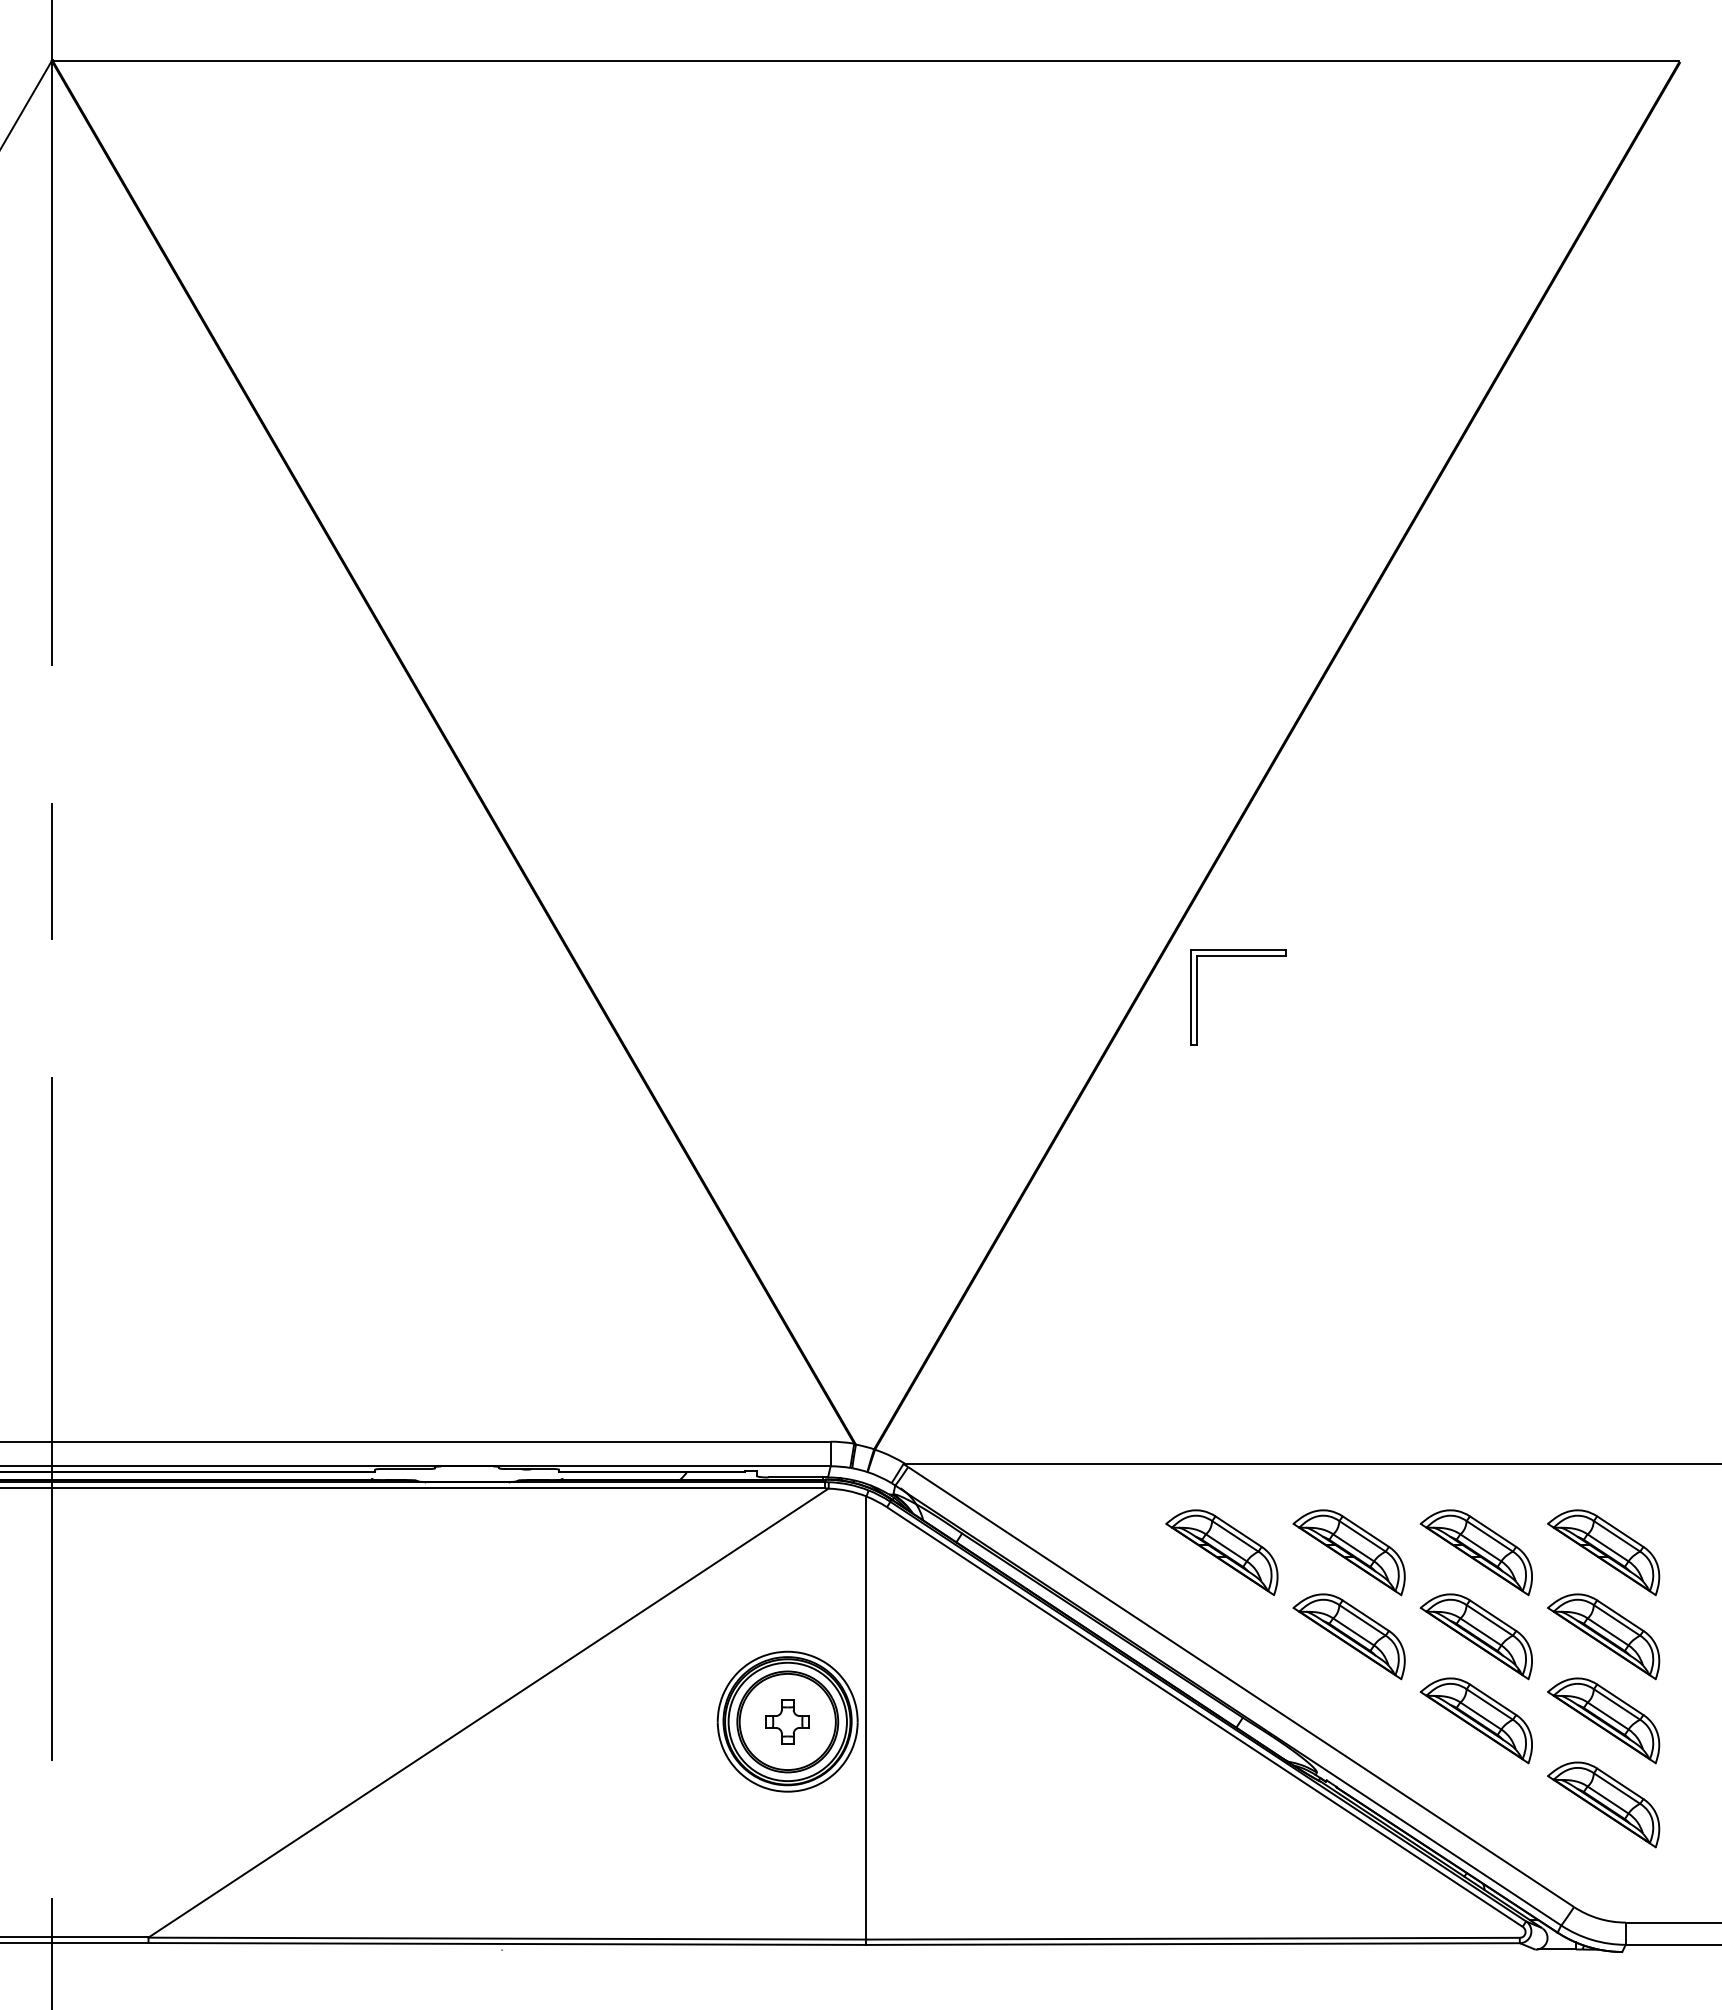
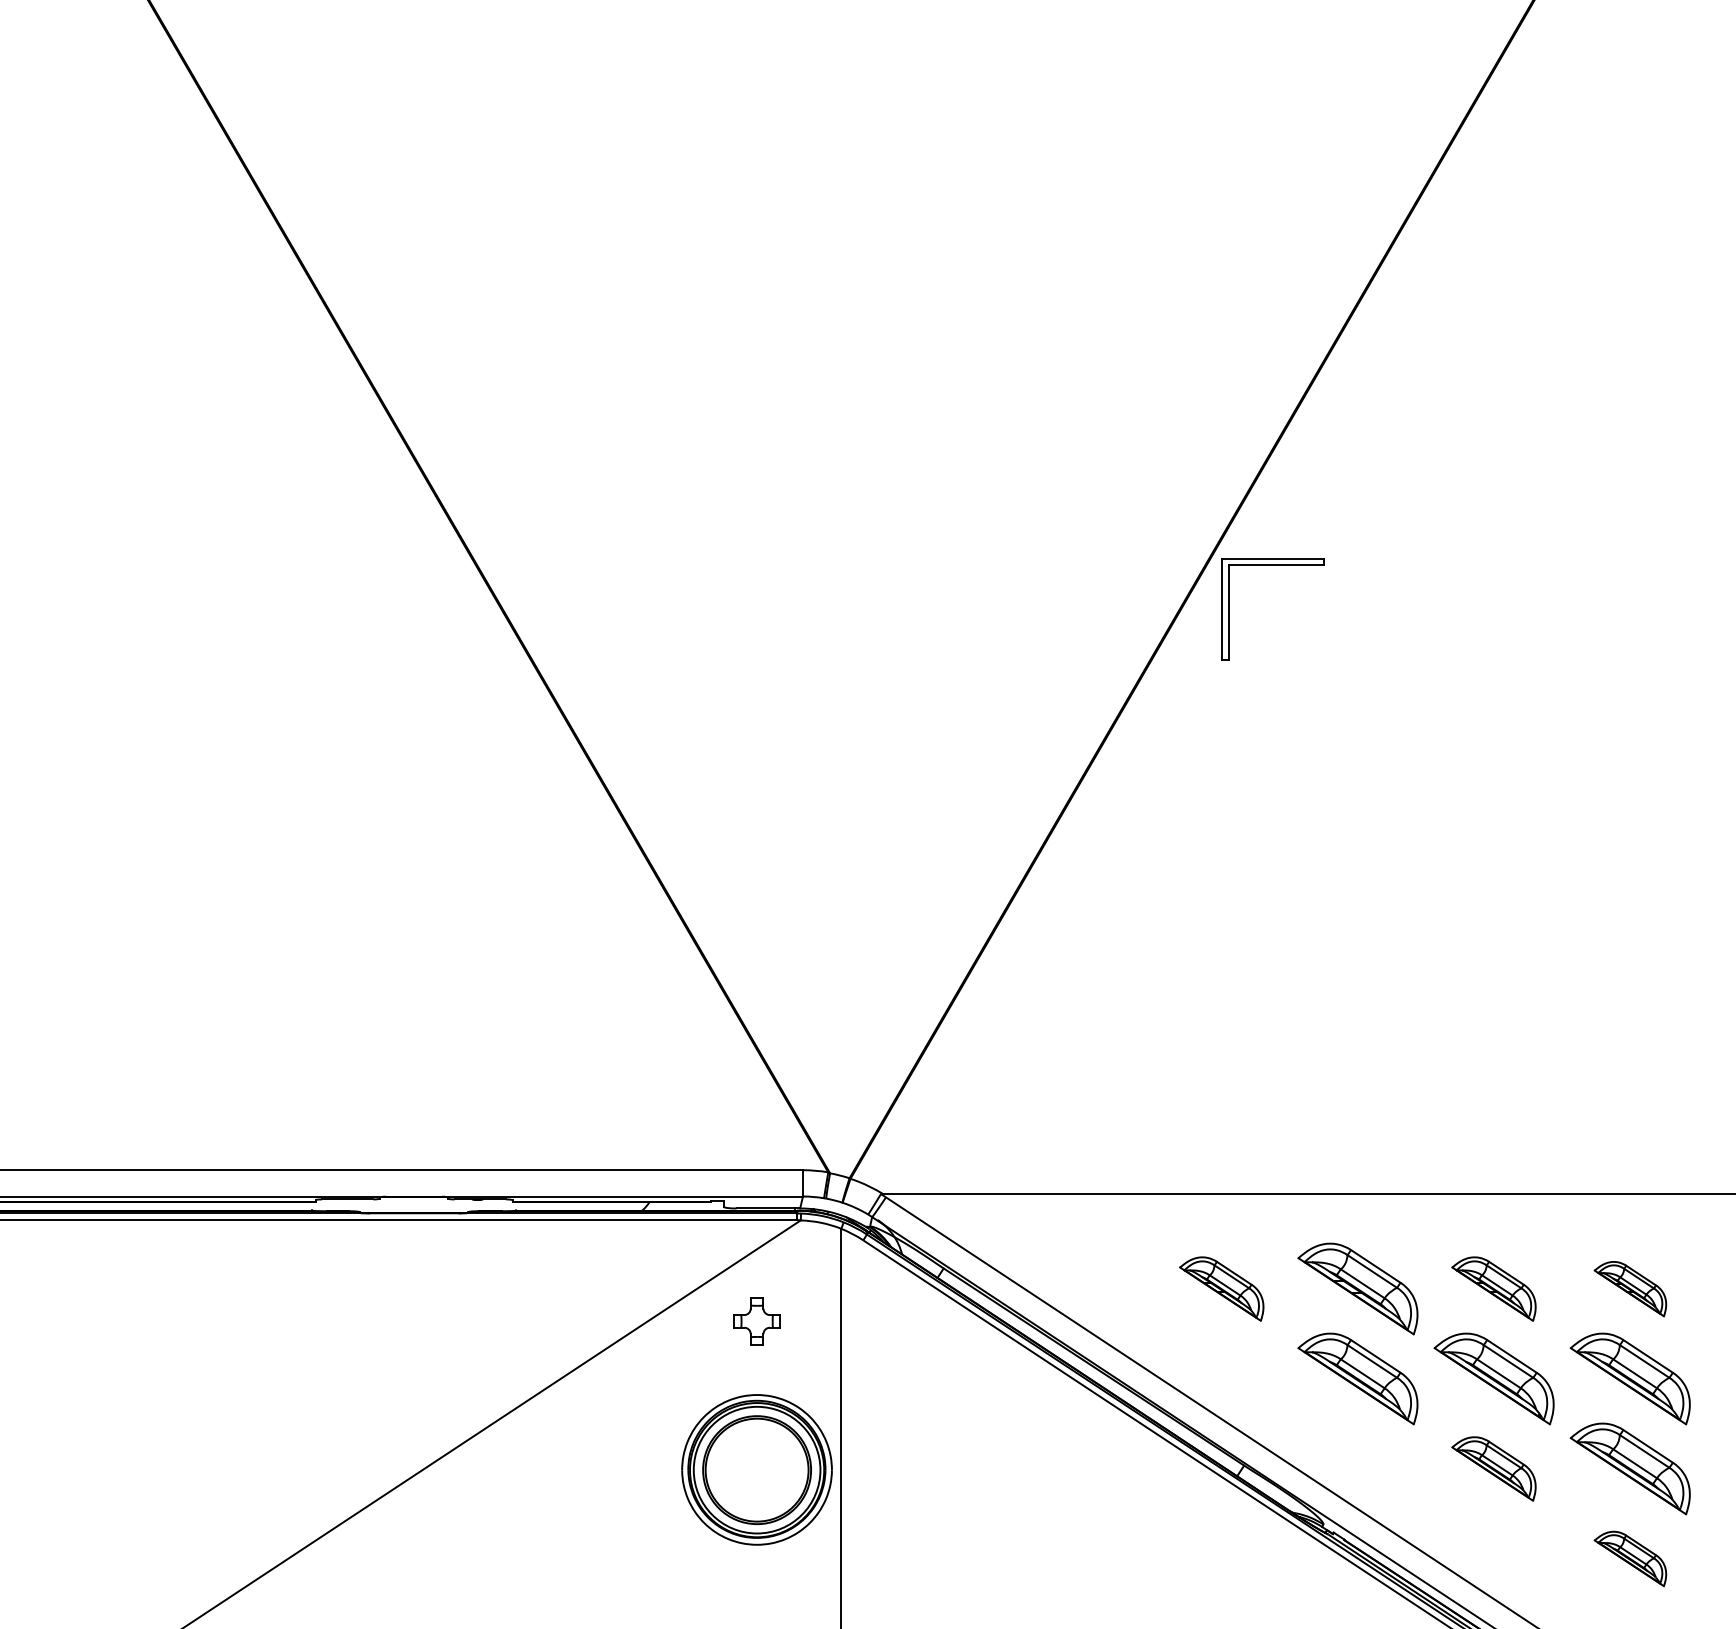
part: (1238, 956) -> (1272, 565), moved
part: (1221, 1552) -> (1221, 1288), size x0.7
part: (1475, 1552) -> (1493, 1288), size x0.7
part: (1603, 1552) -> (1630, 1288), size x0.6
part: (1475, 1720) -> (1493, 1468), size x0.7
part: (787, 1721) -> (756, 1320), moved
part: (1603, 1804) -> (1630, 1558), size x0.6

